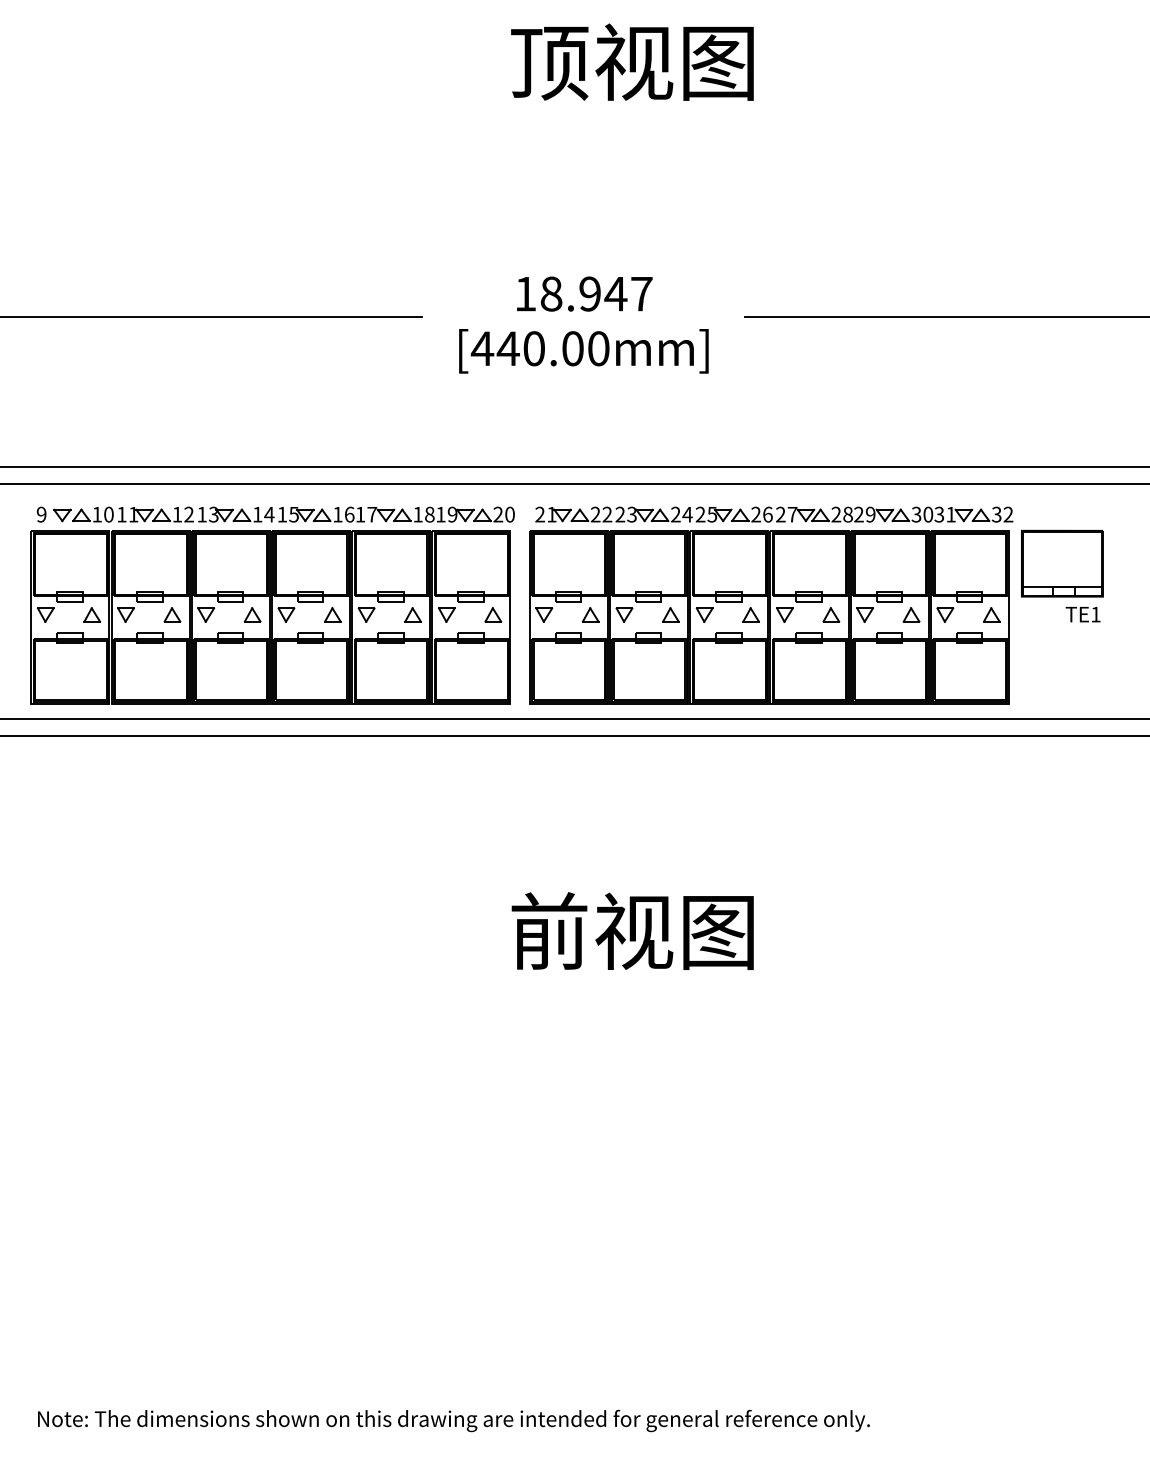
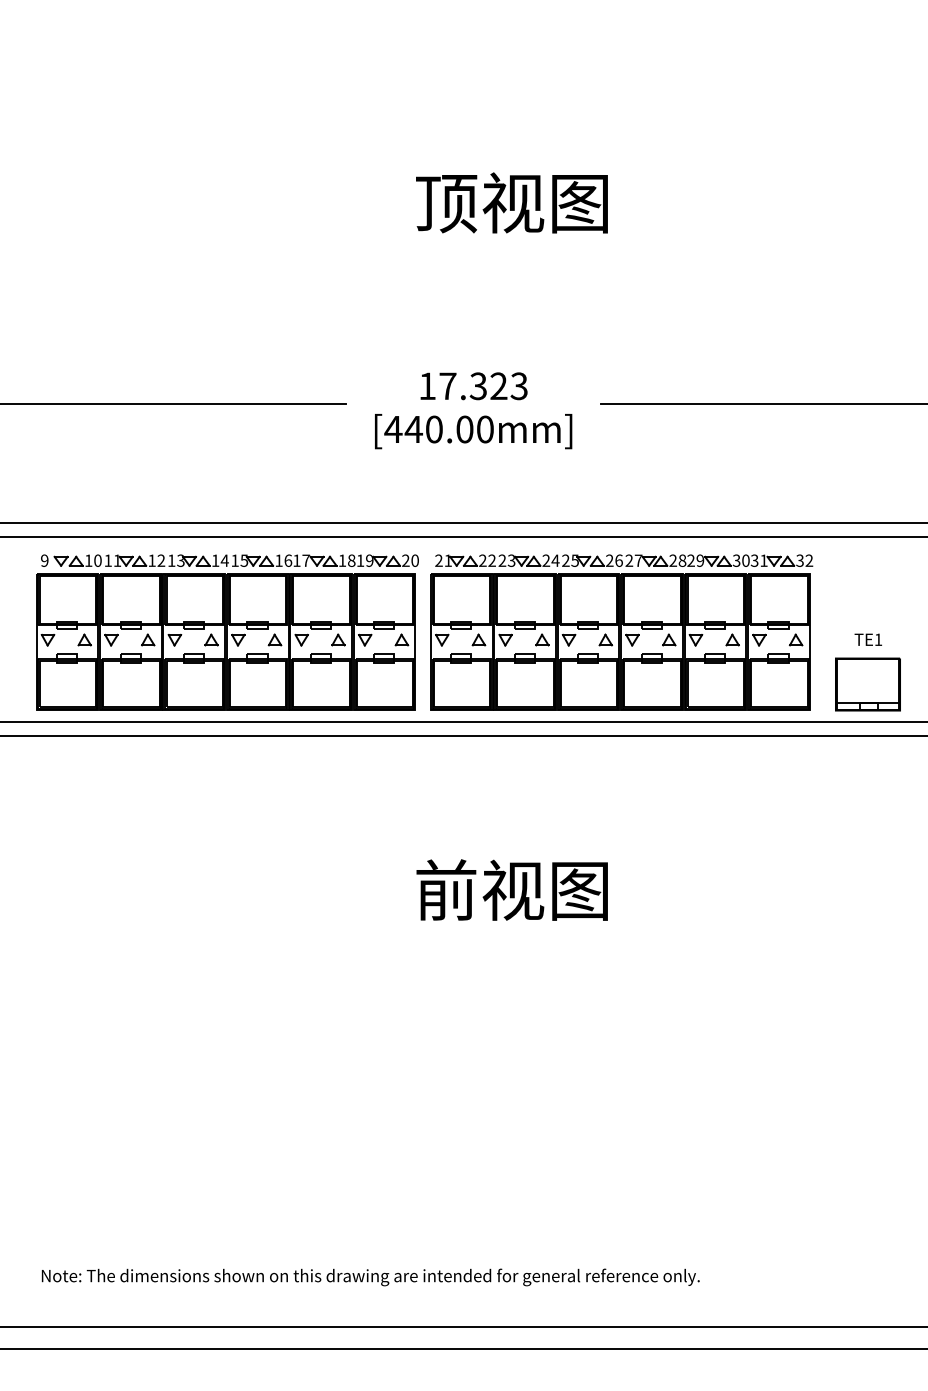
text: (596, 294) -> (483, 386), 18.947 -> 17.323
part: (1061, 563) -> (867, 684), moved

